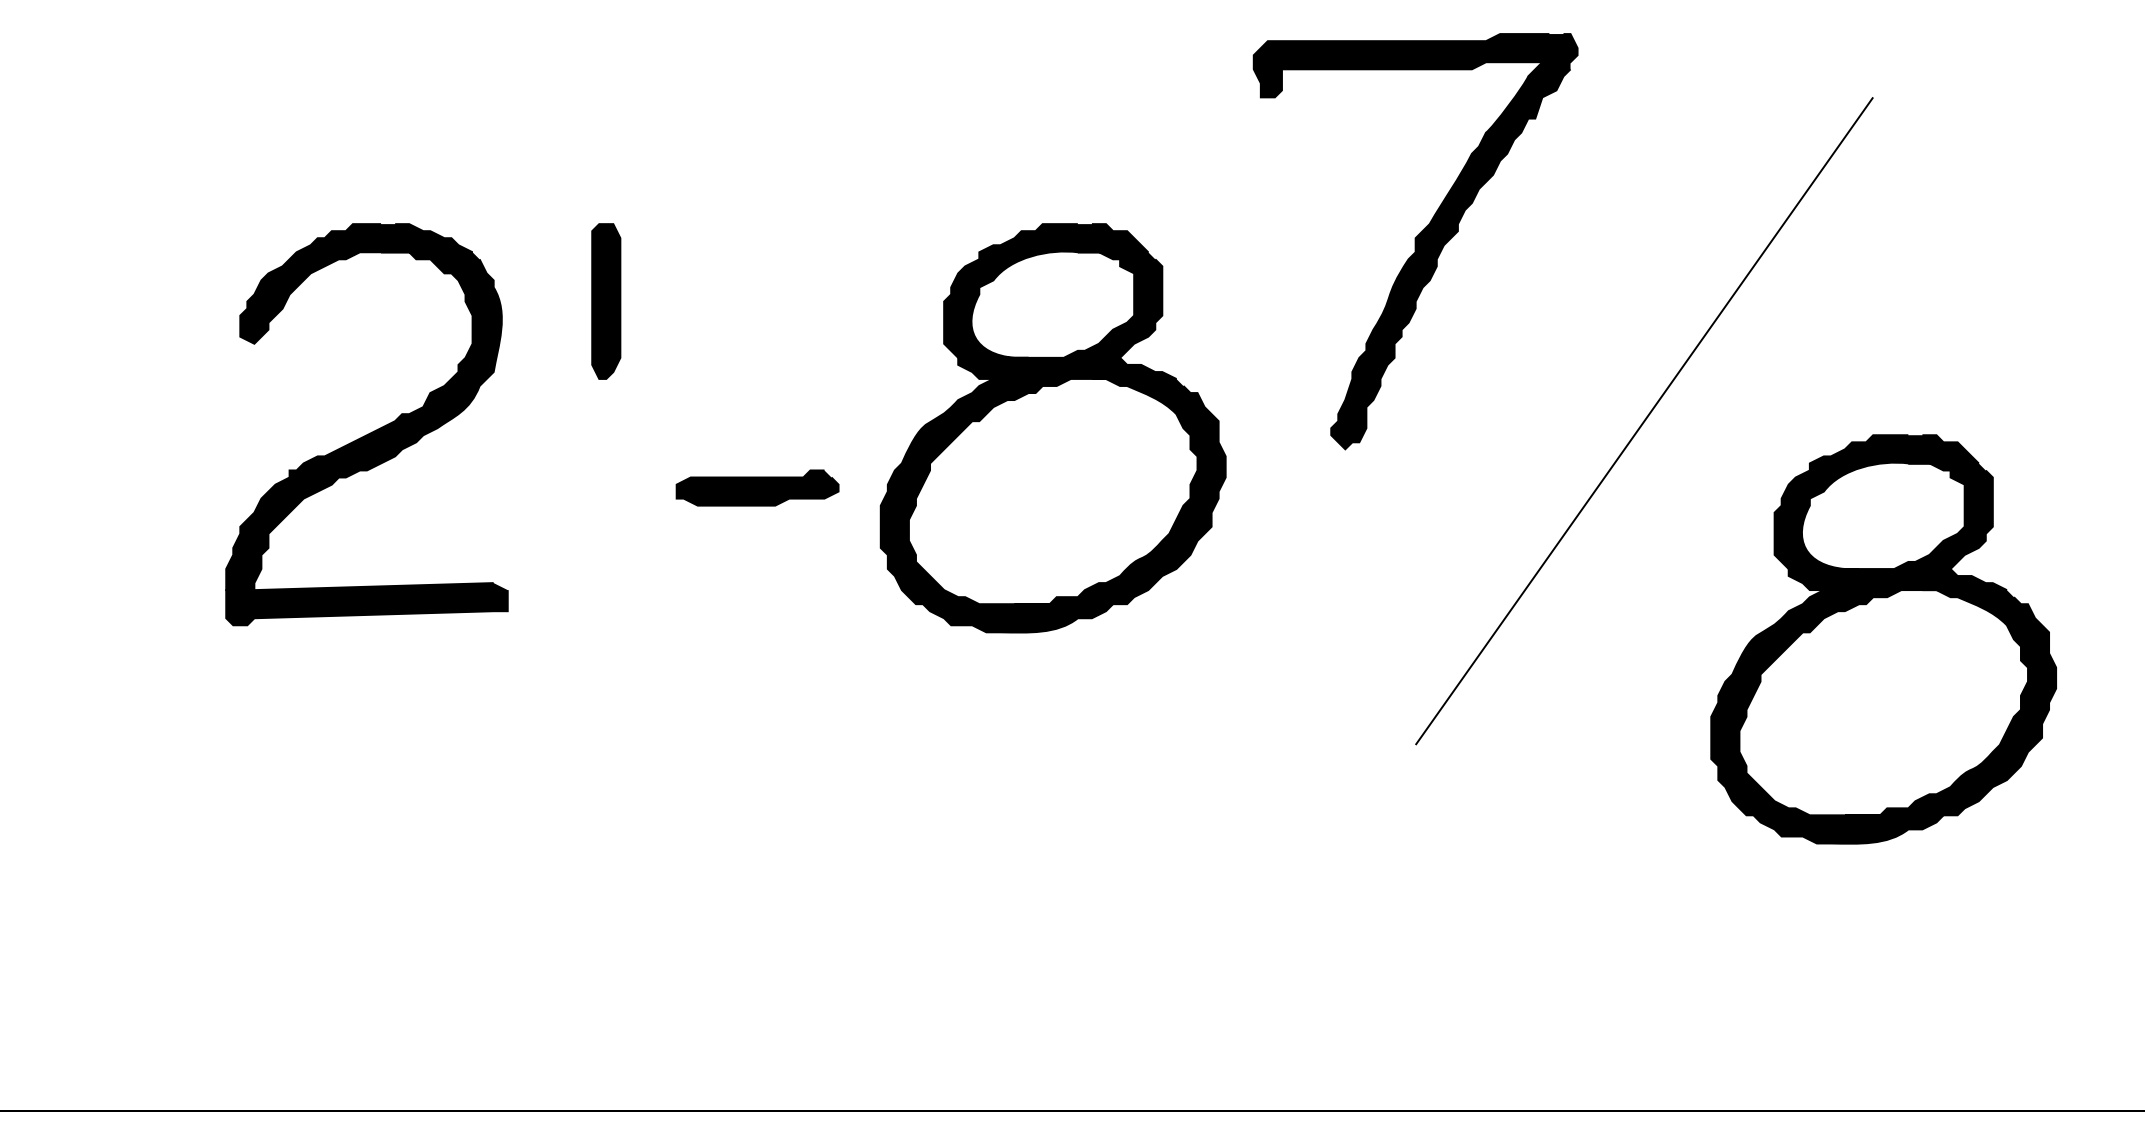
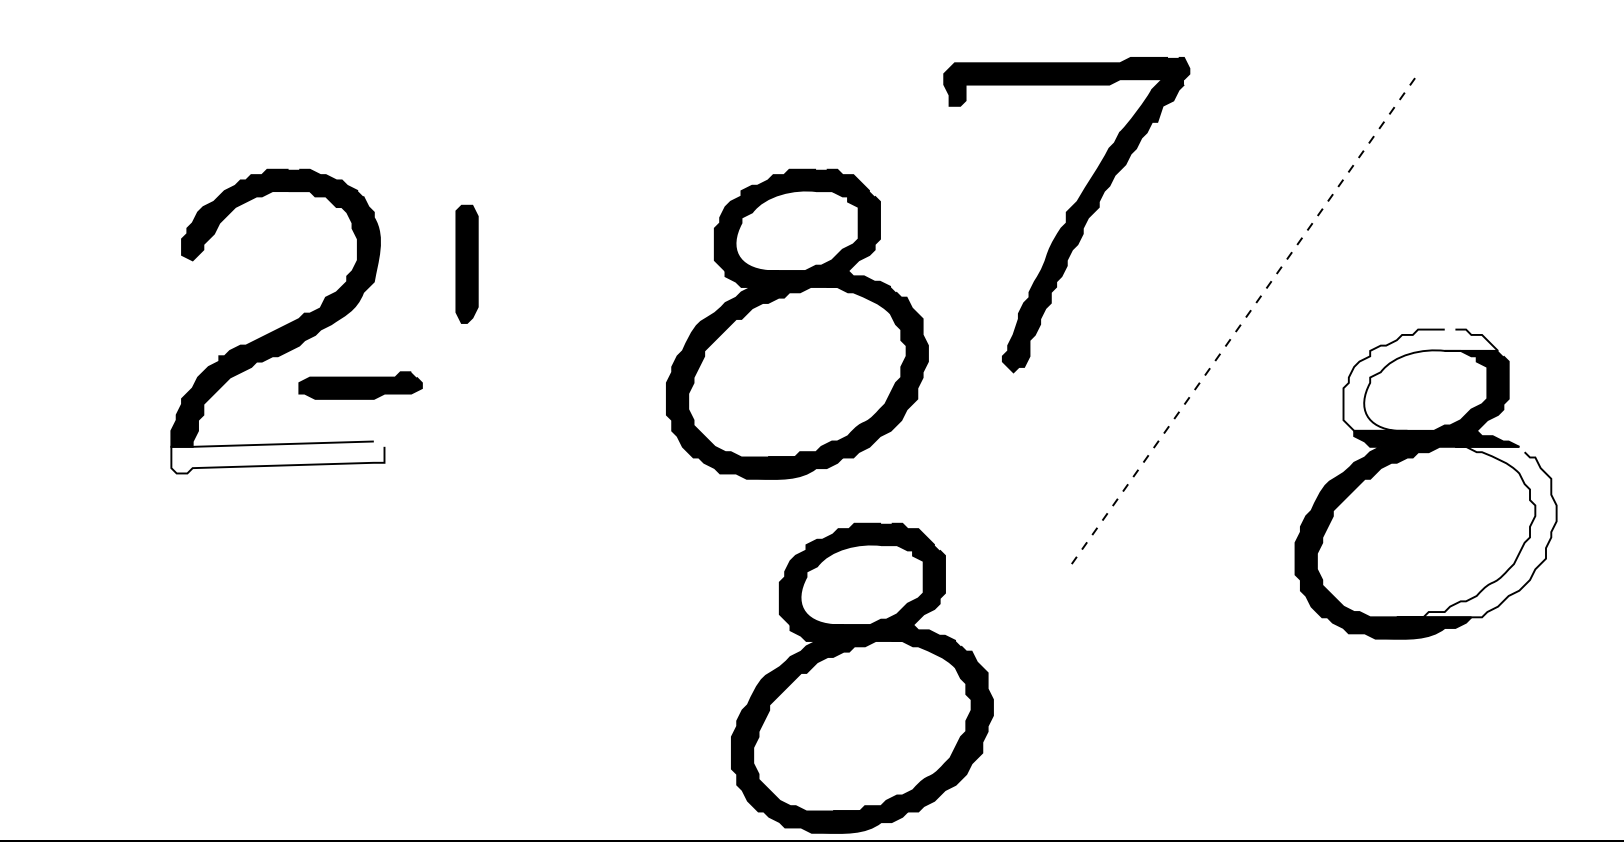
part: (1415, 242) -> (1066, 215), moved
part: (605, 300) -> (466, 263), moved
line: (1645, 420) -> (1245, 318), solid -> dashed
part: (757, 487) -> (360, 385), moved
fill: (1876, 501) -> (1420, 379), removed
fill: (366, 604) -> (277, 457), removed
fill: (1950, 701) -> (1476, 531), removed
part: (1139, 894) -> (862, 677), added

